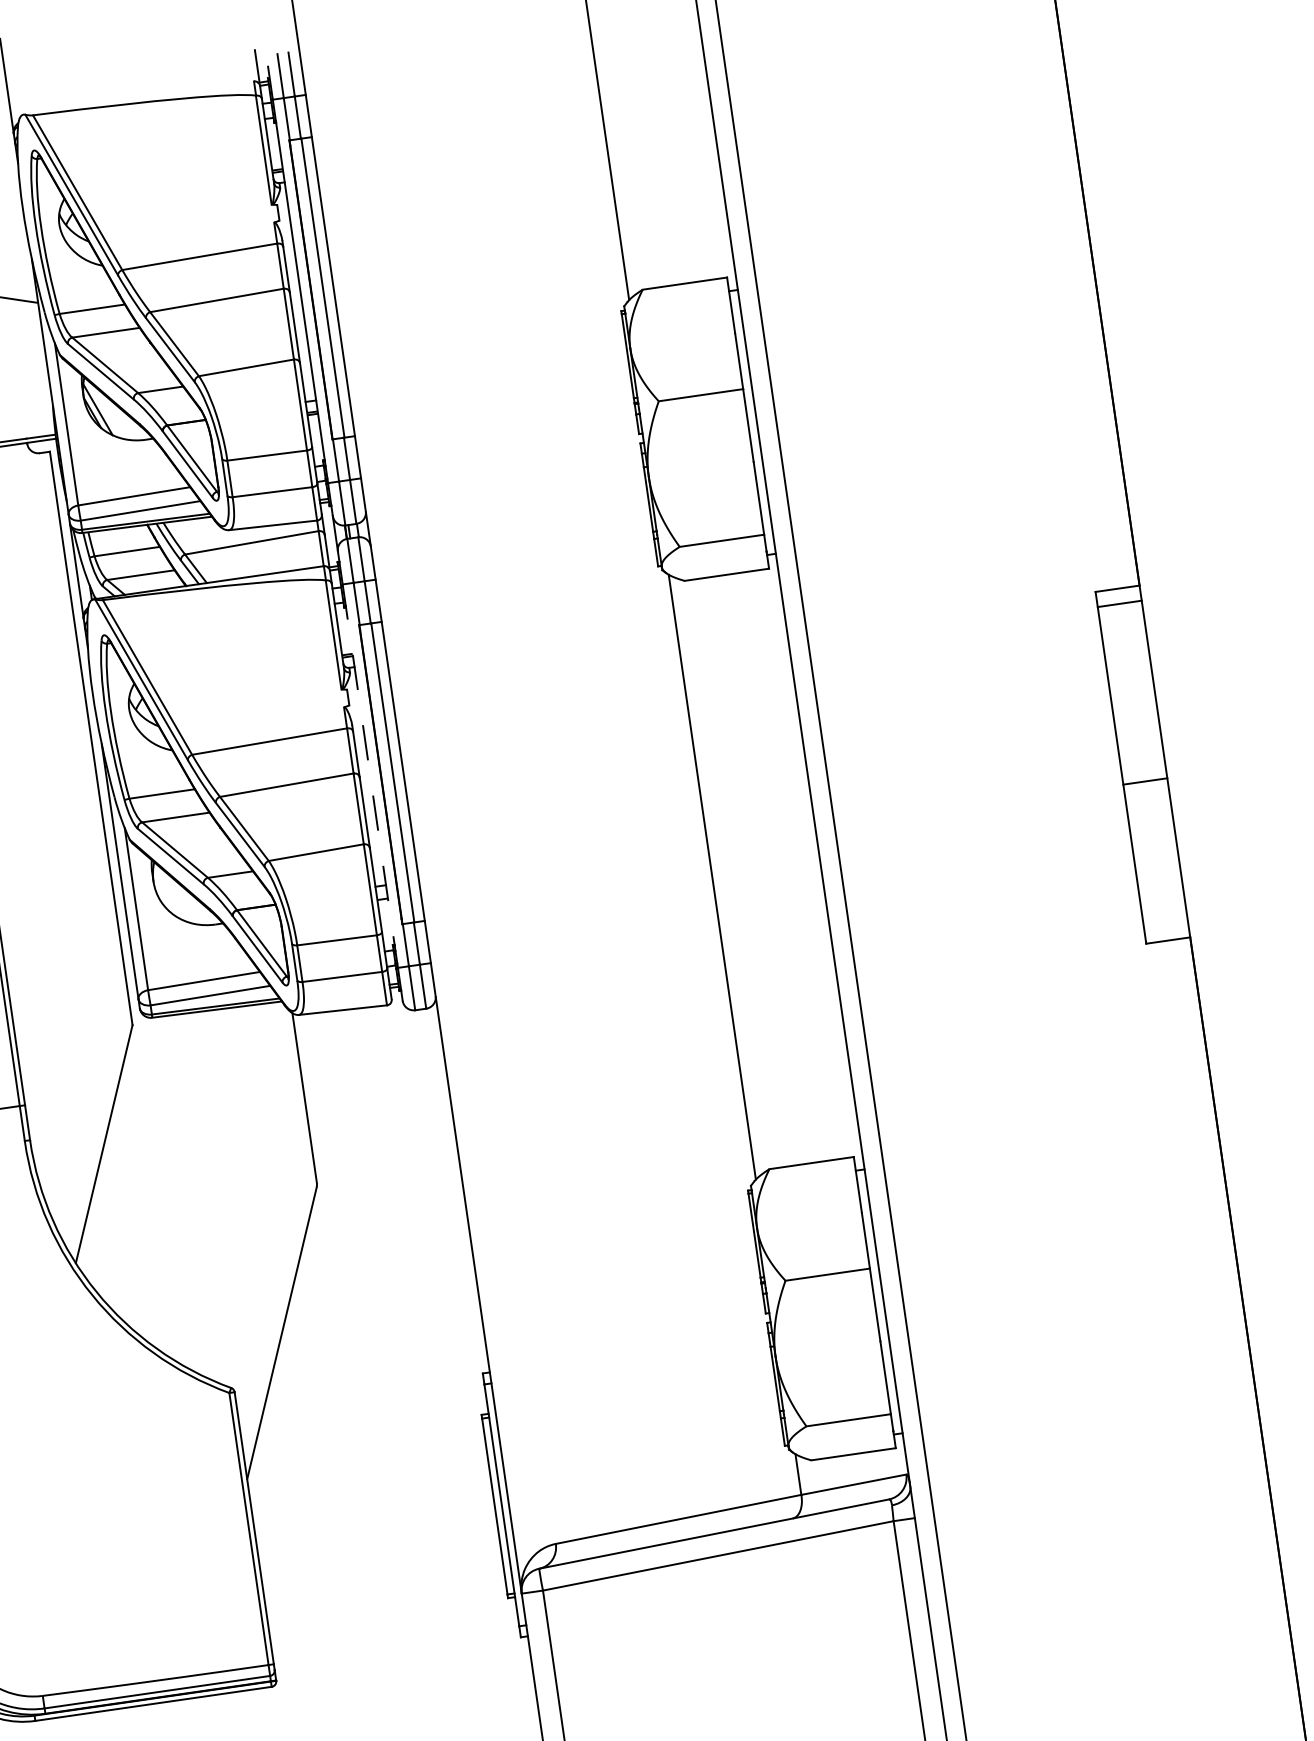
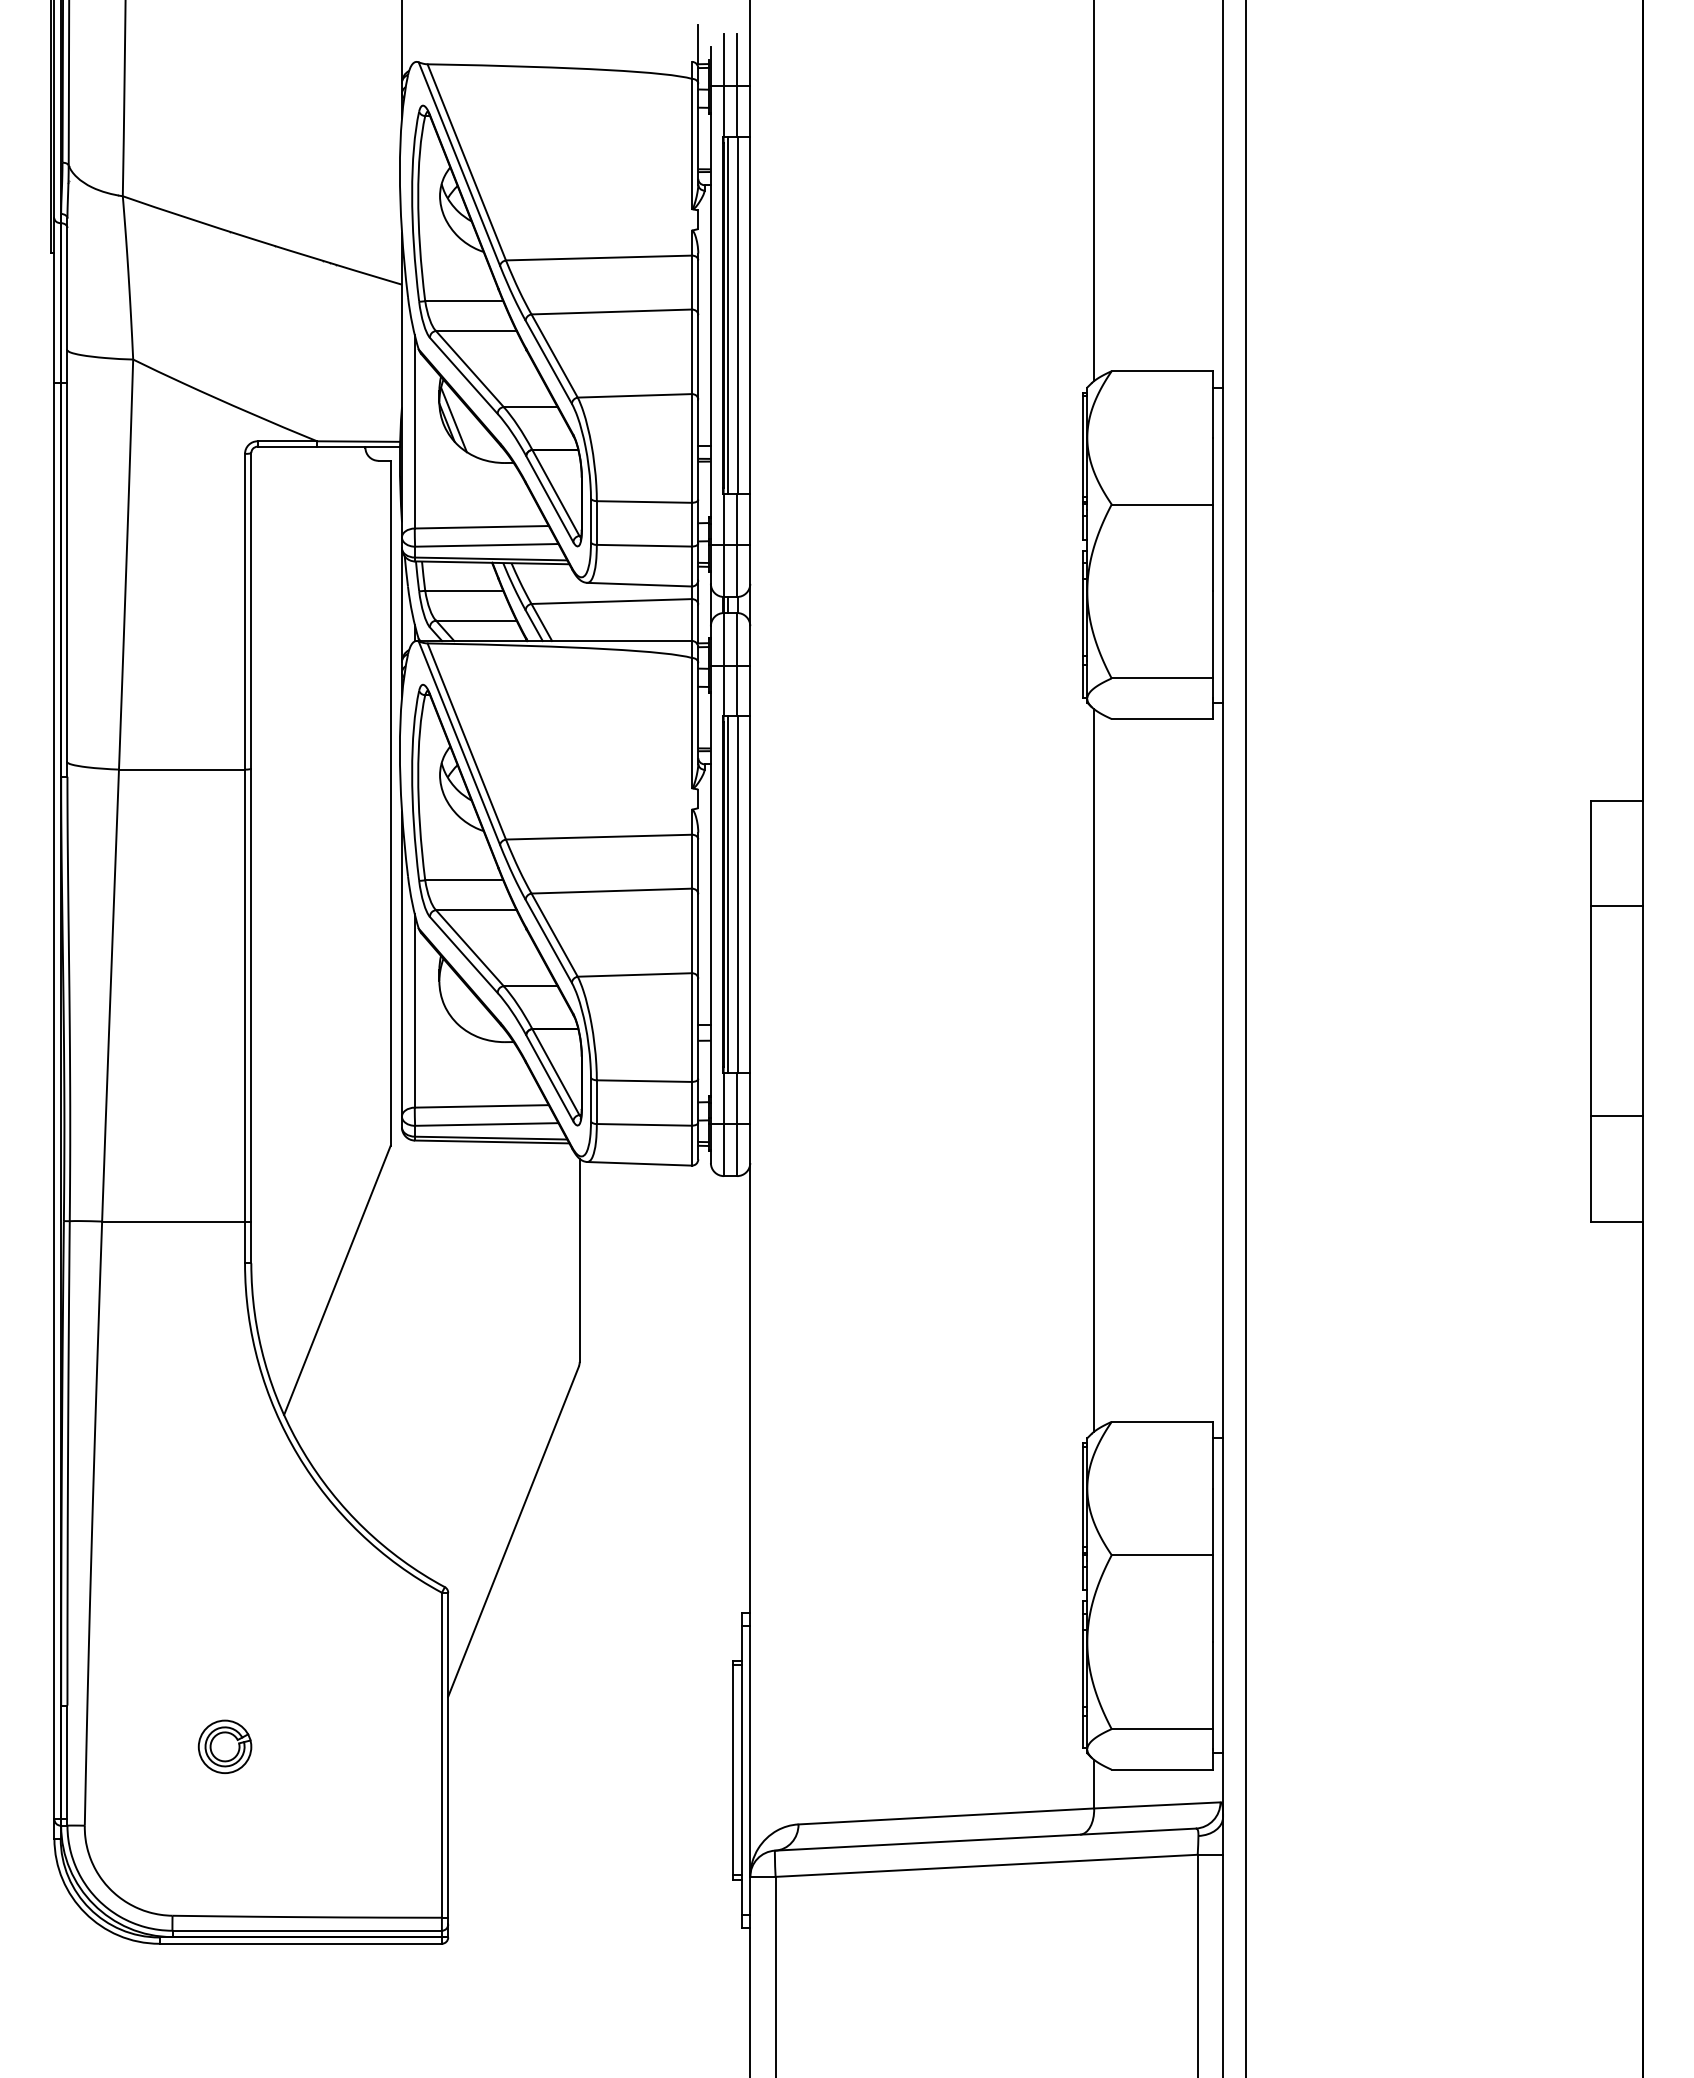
line: (314, 289) -> (727, 315), added
line: (1119, 604) -> (1616, 906), moved
line: (384, 774) -> (727, 894), added
line: (370, 776) -> (710, 895), dashed -> solid
line: (1144, 781) -> (1616, 1116), moved
part: (65, 1547) -> (224, 1746), added

